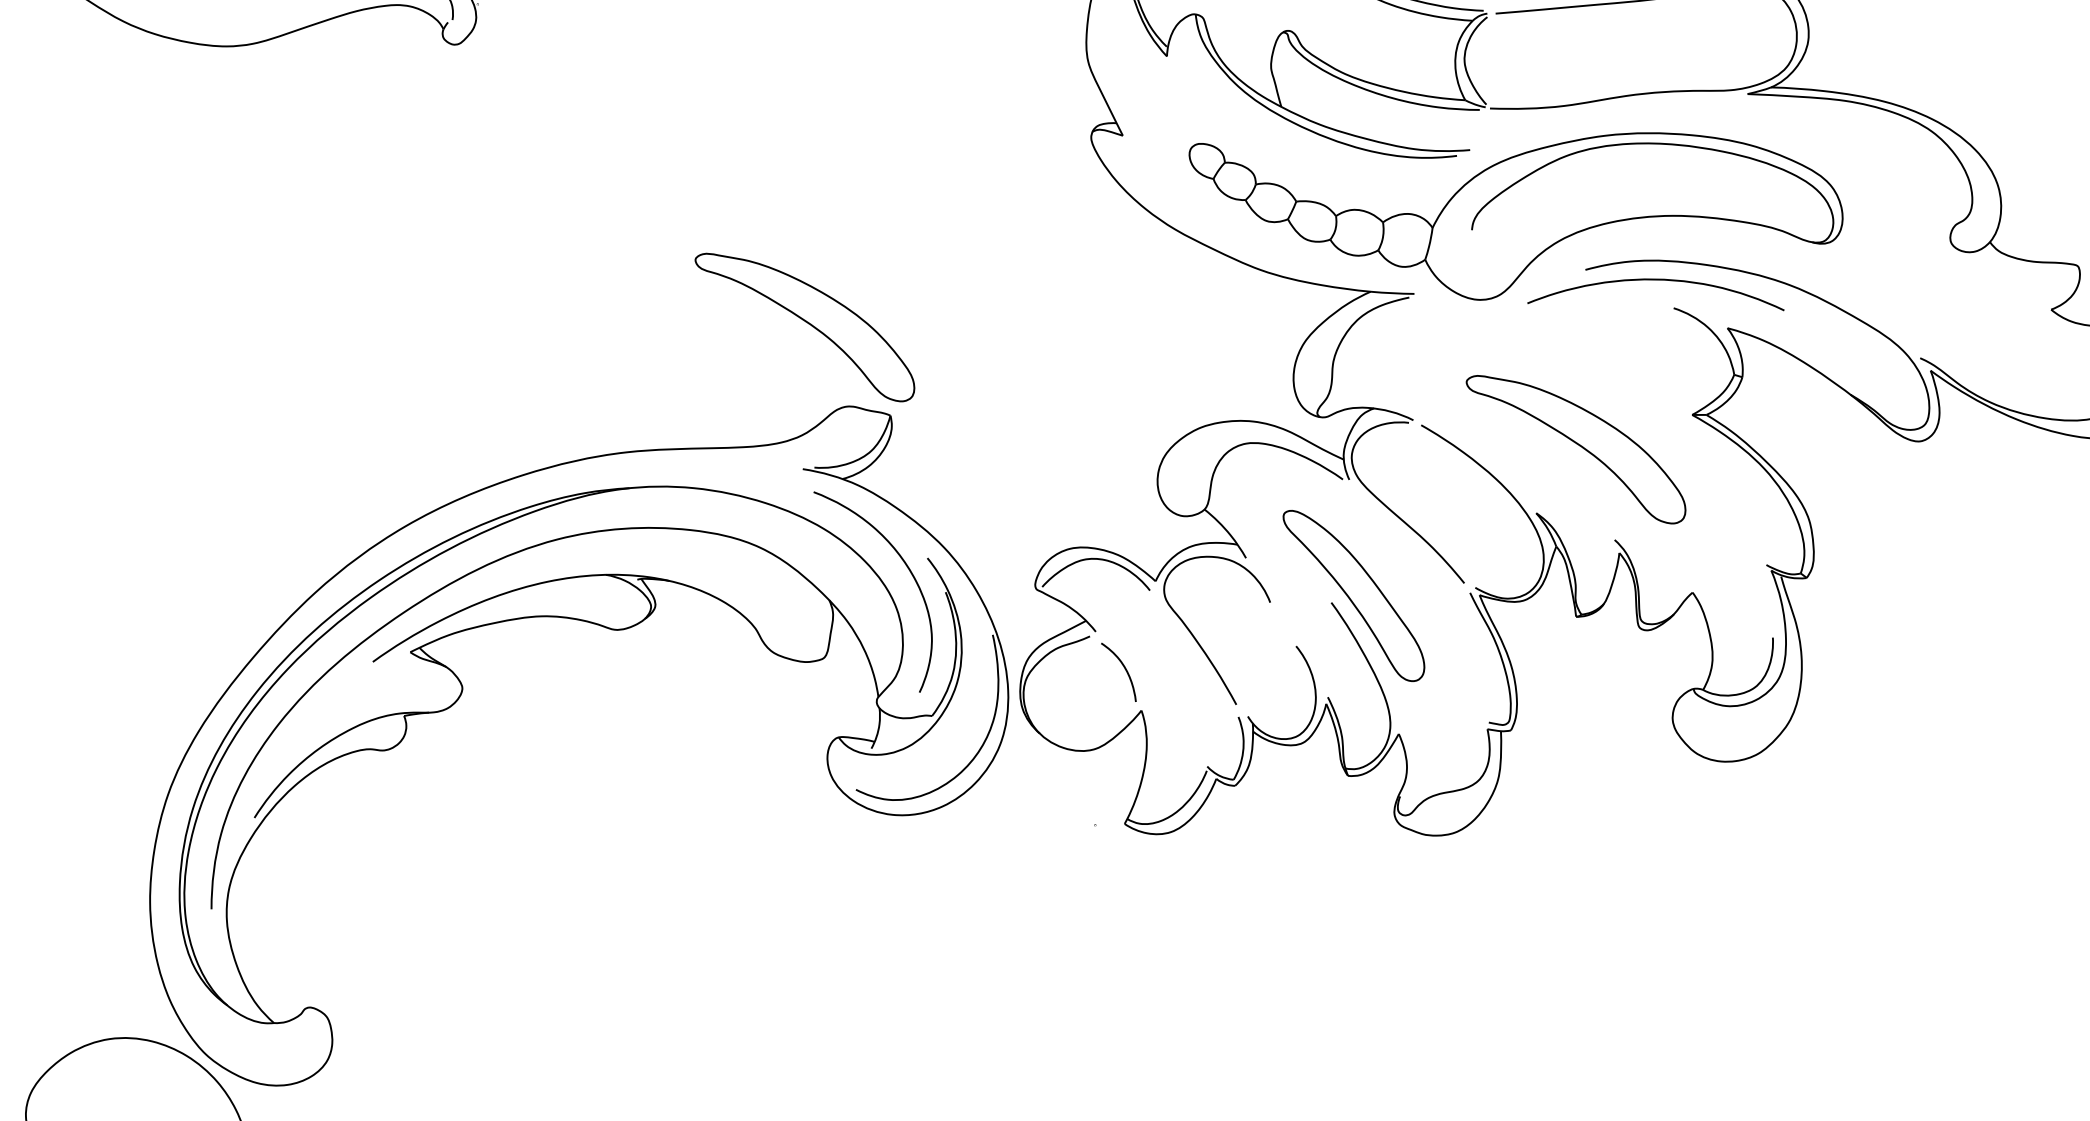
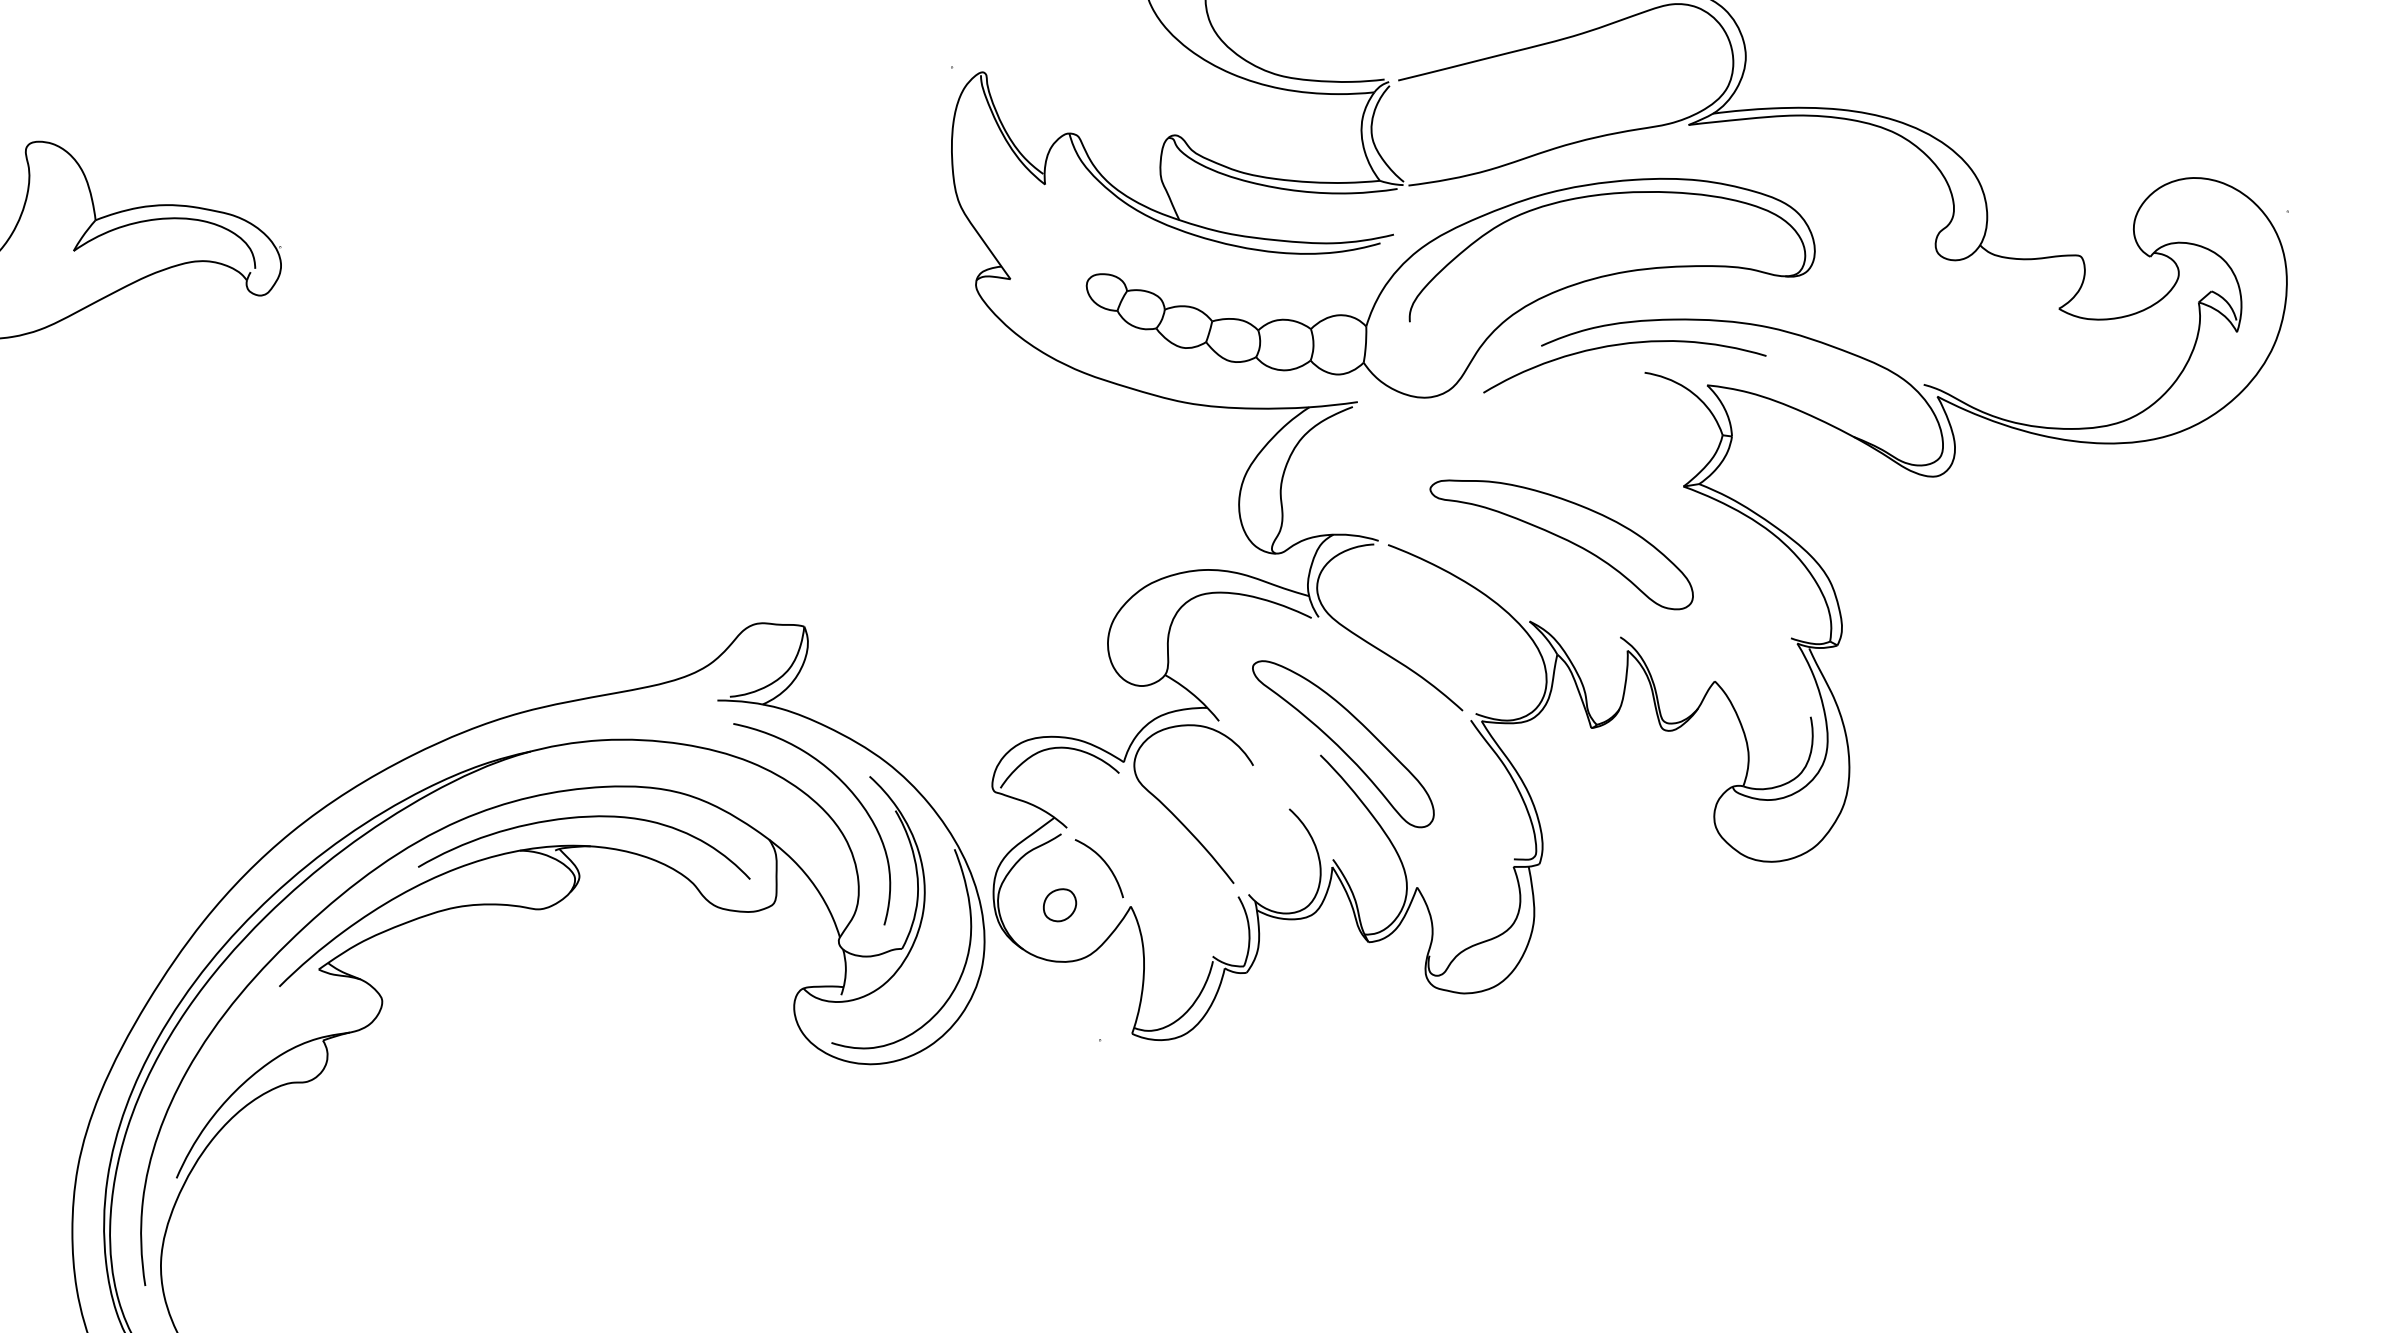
part: (804, 327) -> (694, 544), removed
curve: (662, 554) -> (578, 818), added
part: (1079, 699) -> (1060, 905), added

